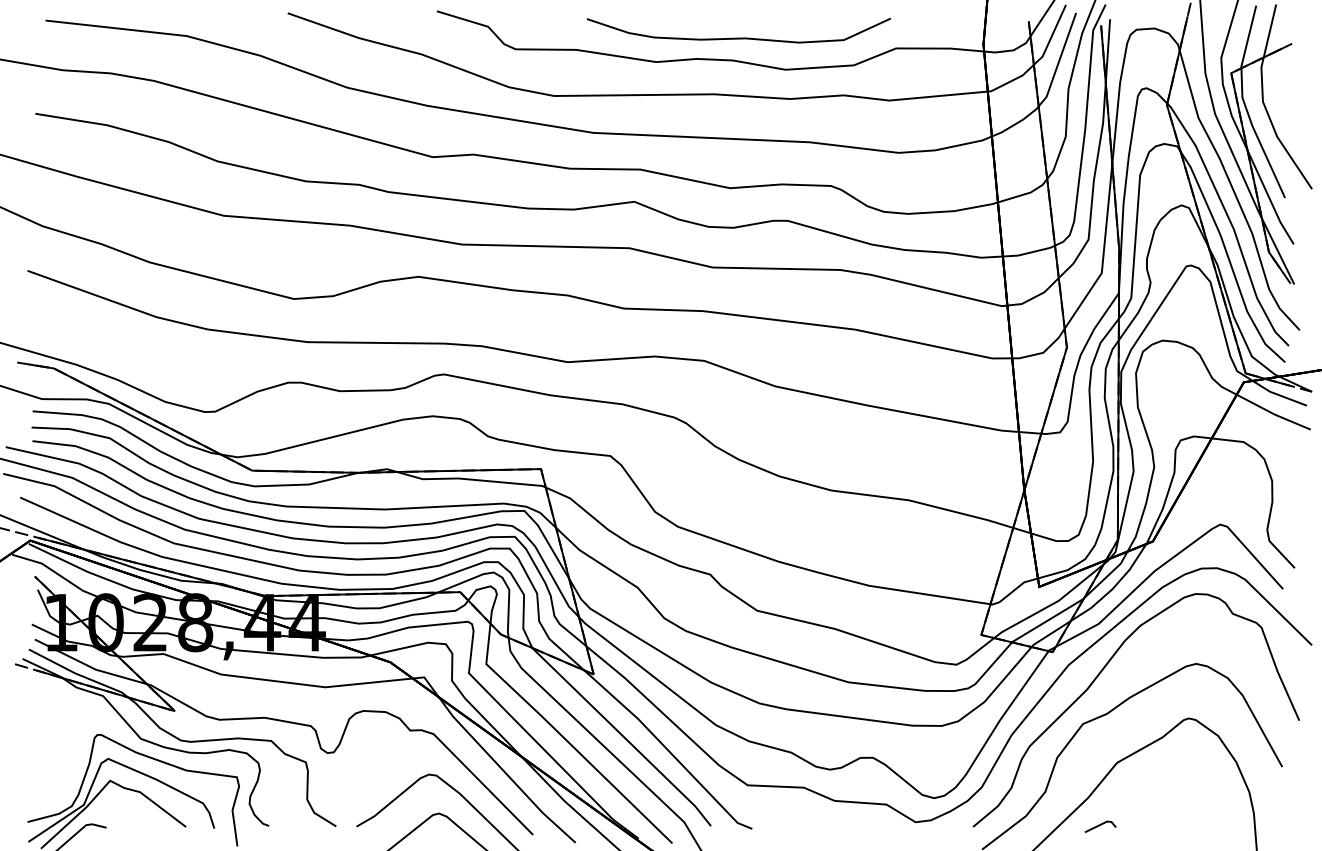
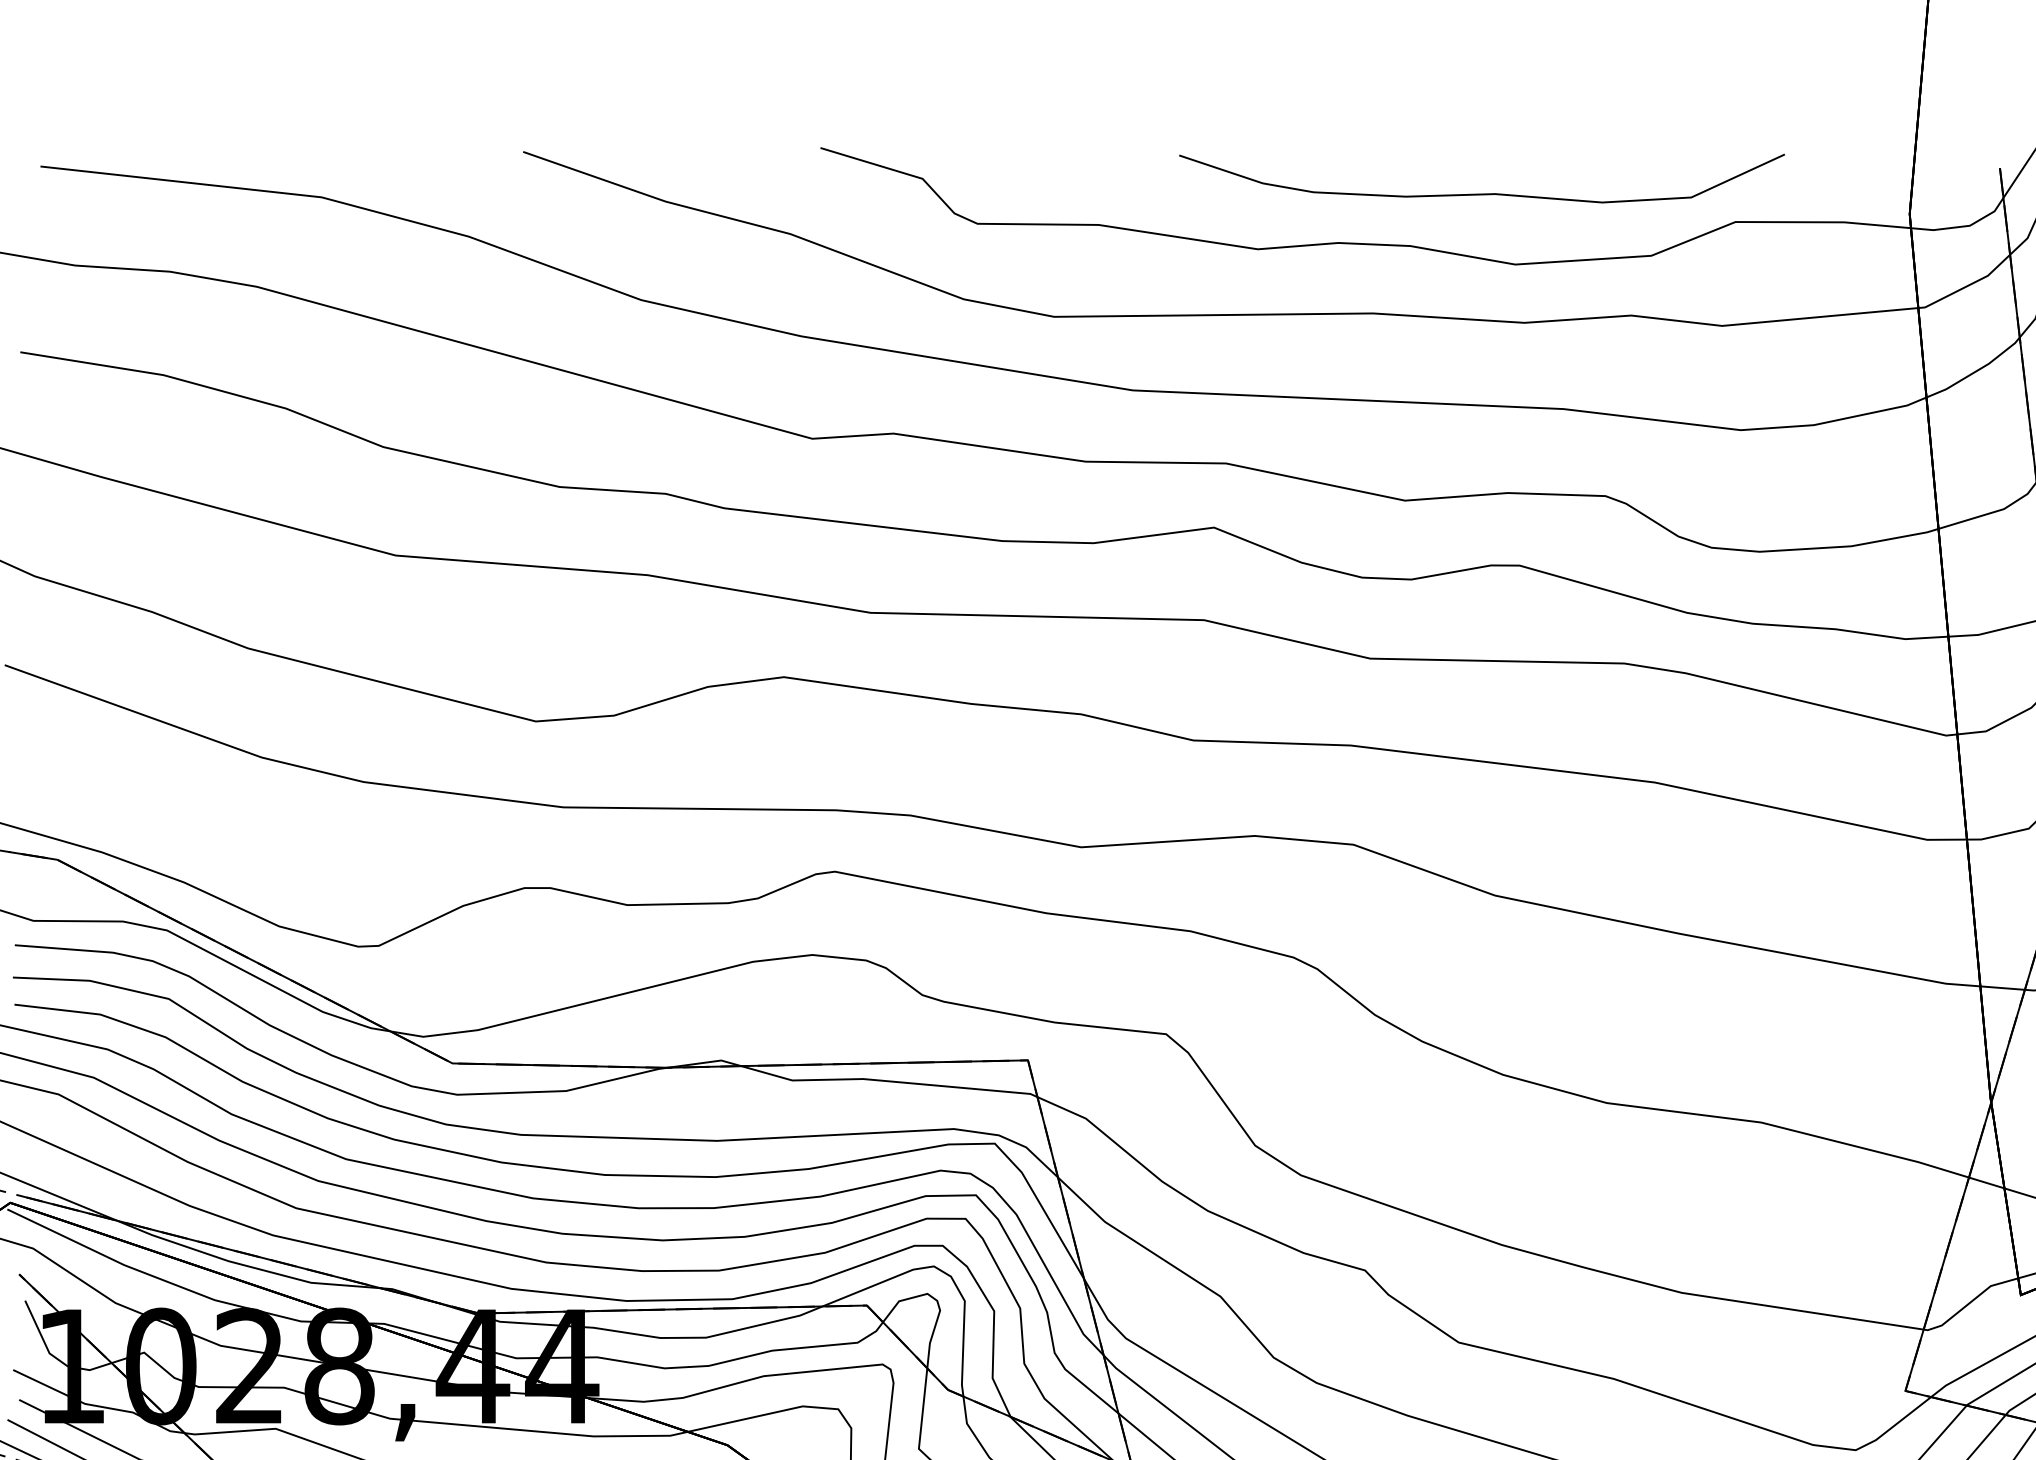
curve: (738, 37) -> (1481, 192), moved

